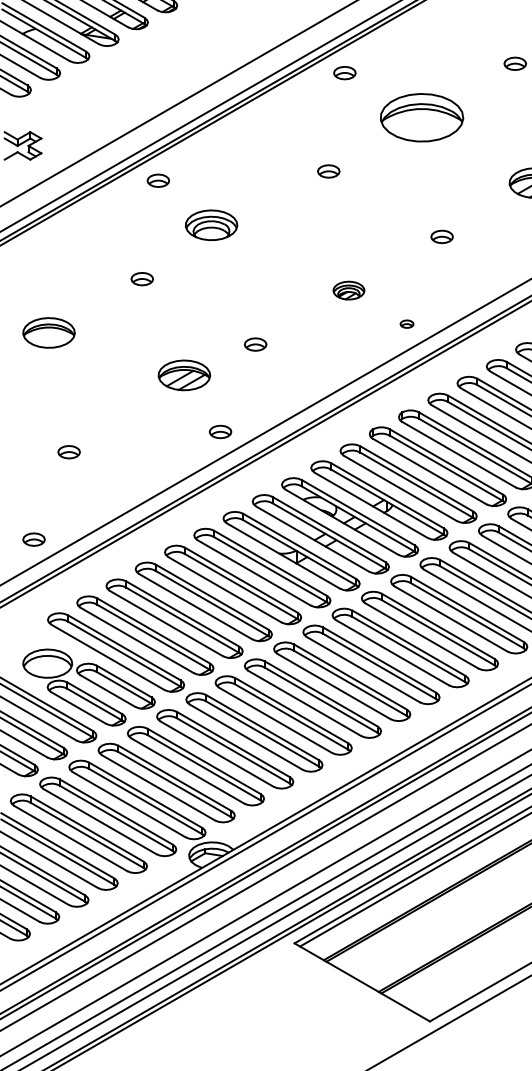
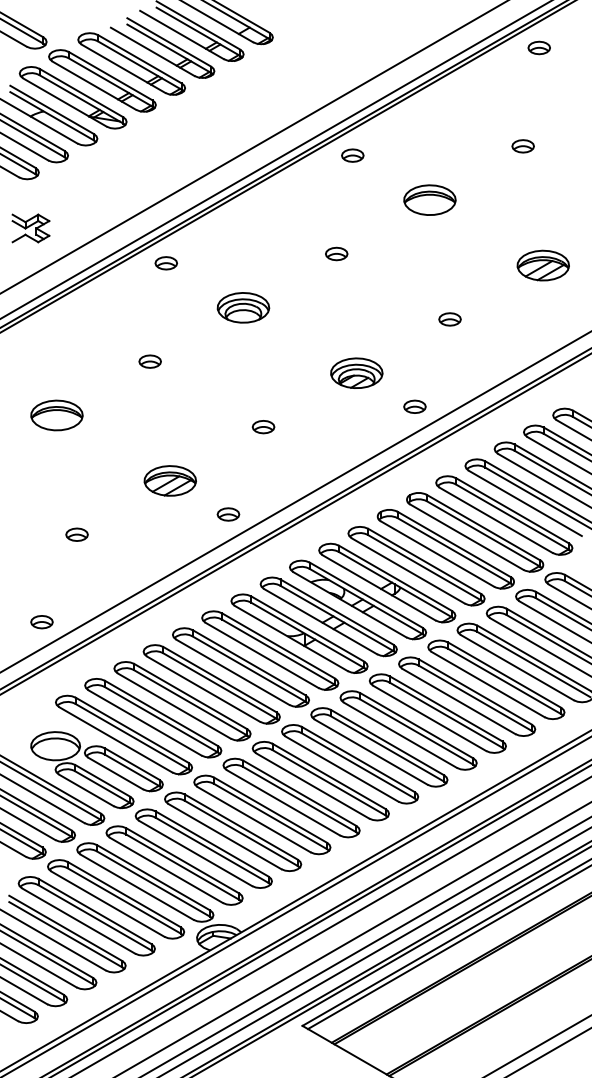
part: (421, 116) -> (429, 199), size x0.62
part: (211, 224) -> (243, 307), moved
part: (348, 289) -> (356, 372), size x1.67
part: (406, 323) -> (414, 406), size x1.67
part: (183, 374) -> (169, 480), moved

